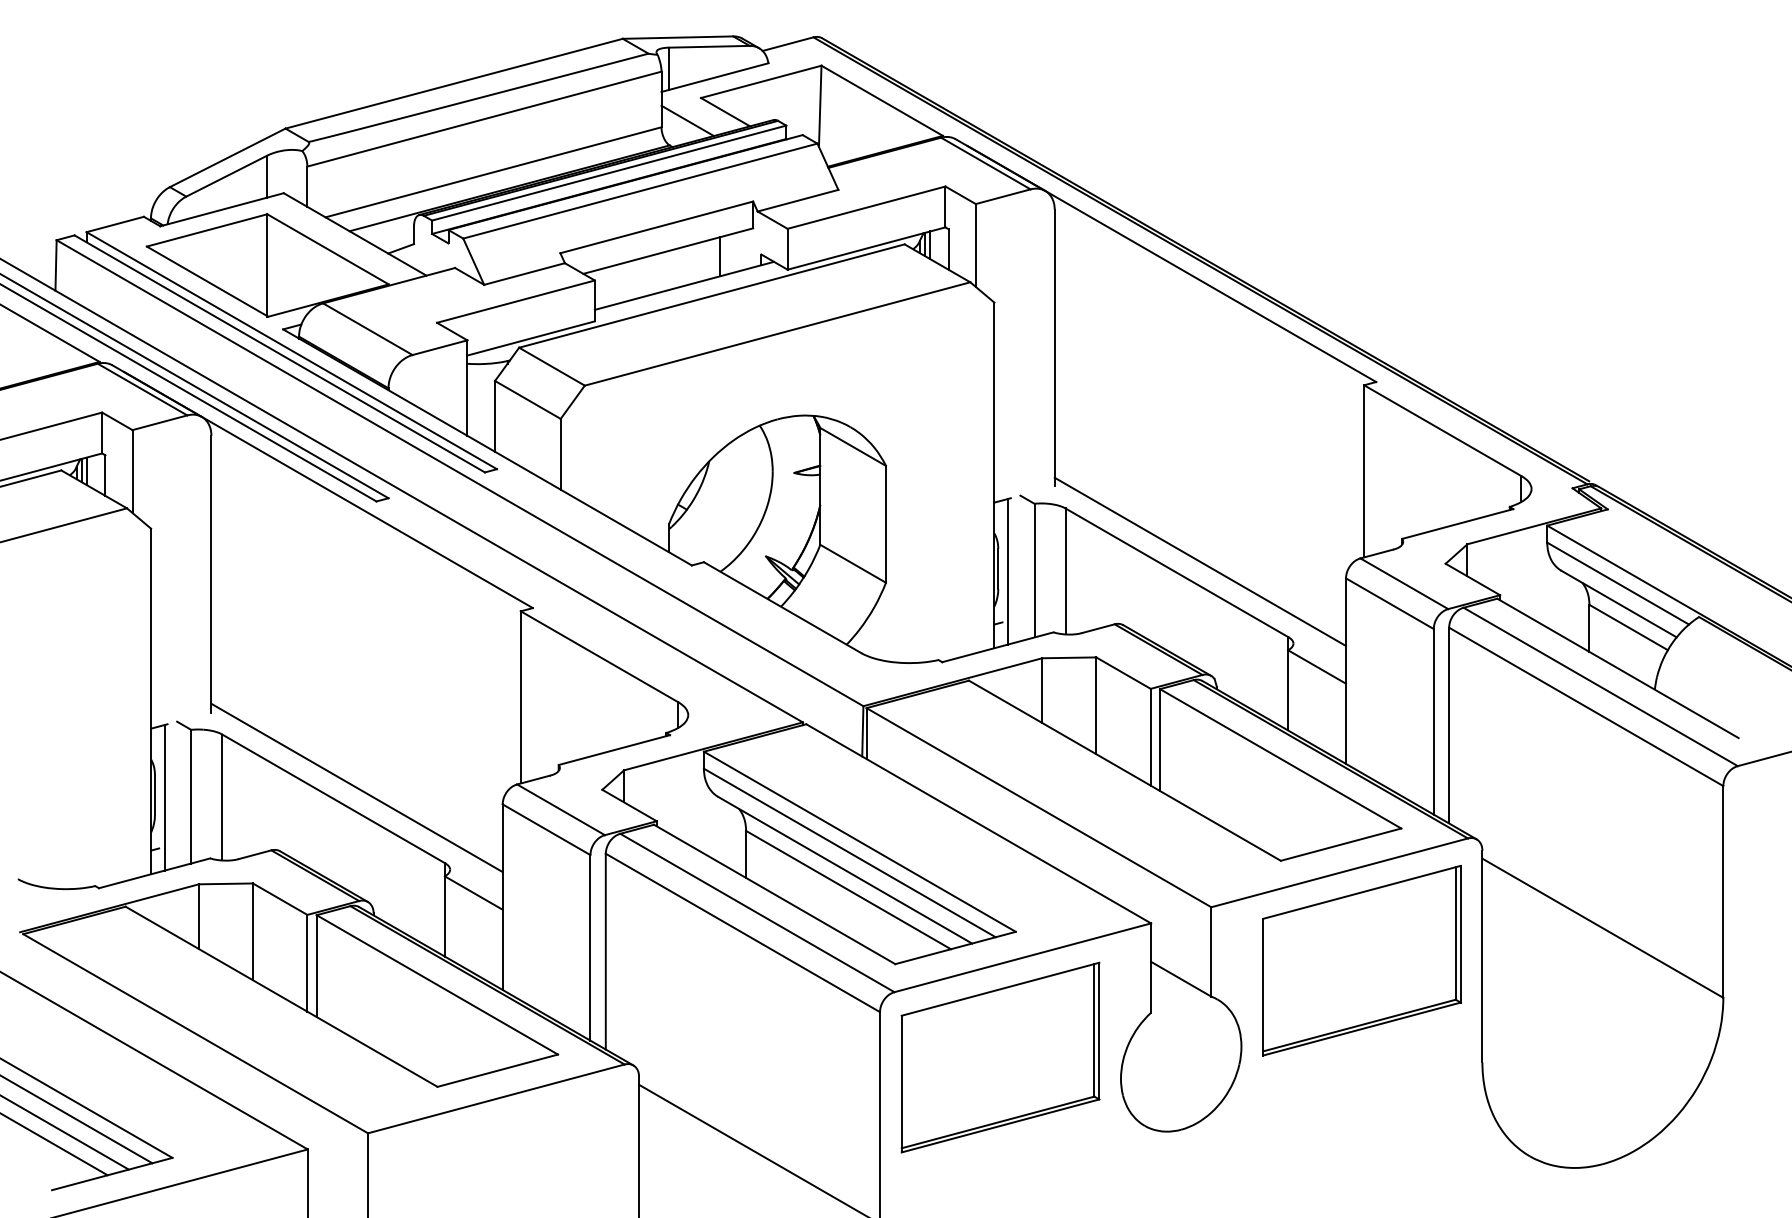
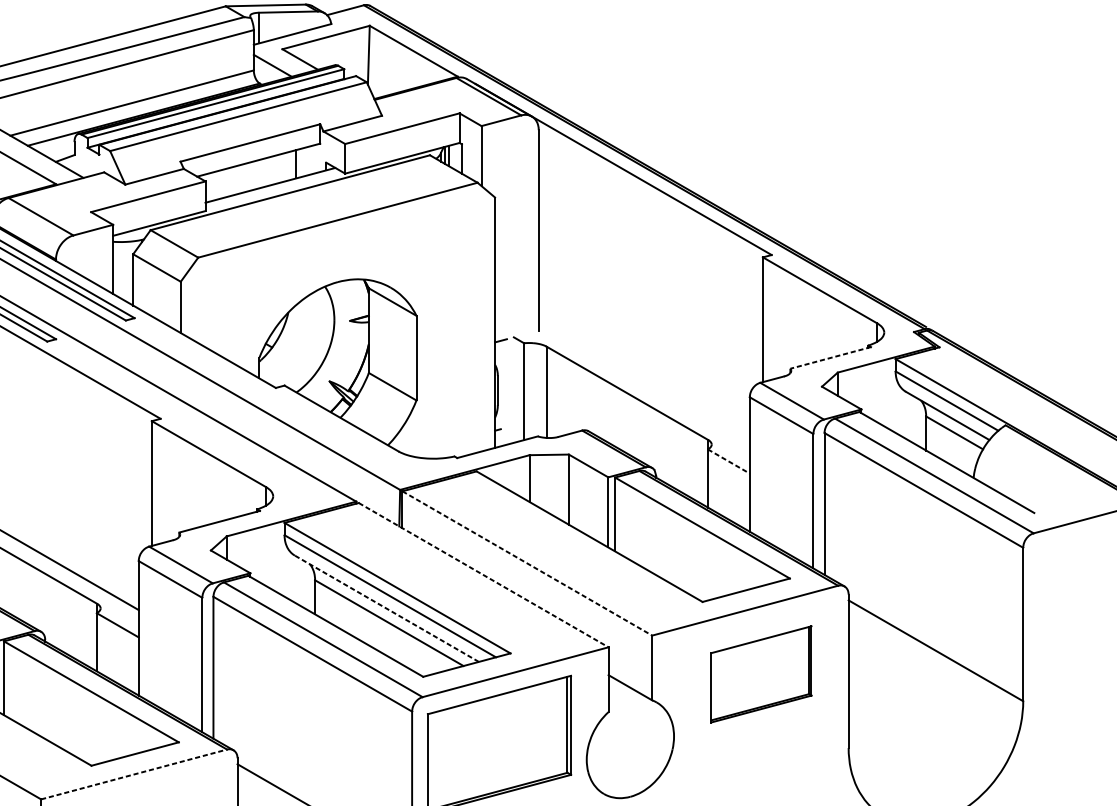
line: (1457, 524) -> (830, 358), solid -> dashed
line: (1200, 561) -> (644, 385), removed
line: (1008, 571) -> (505, 392), removed
line: (1317, 667) -> (729, 461), solid -> dashed
line: (1039, 807) -> (527, 563), solid -> dashed
line: (979, 824) -> (484, 575), solid -> dashed
line: (845, 870) -> (387, 608), solid -> dashed
part: (1361, 960) -> (761, 674), size x0.7
line: (496, 1098) -> (134, 774), solid -> dashed

